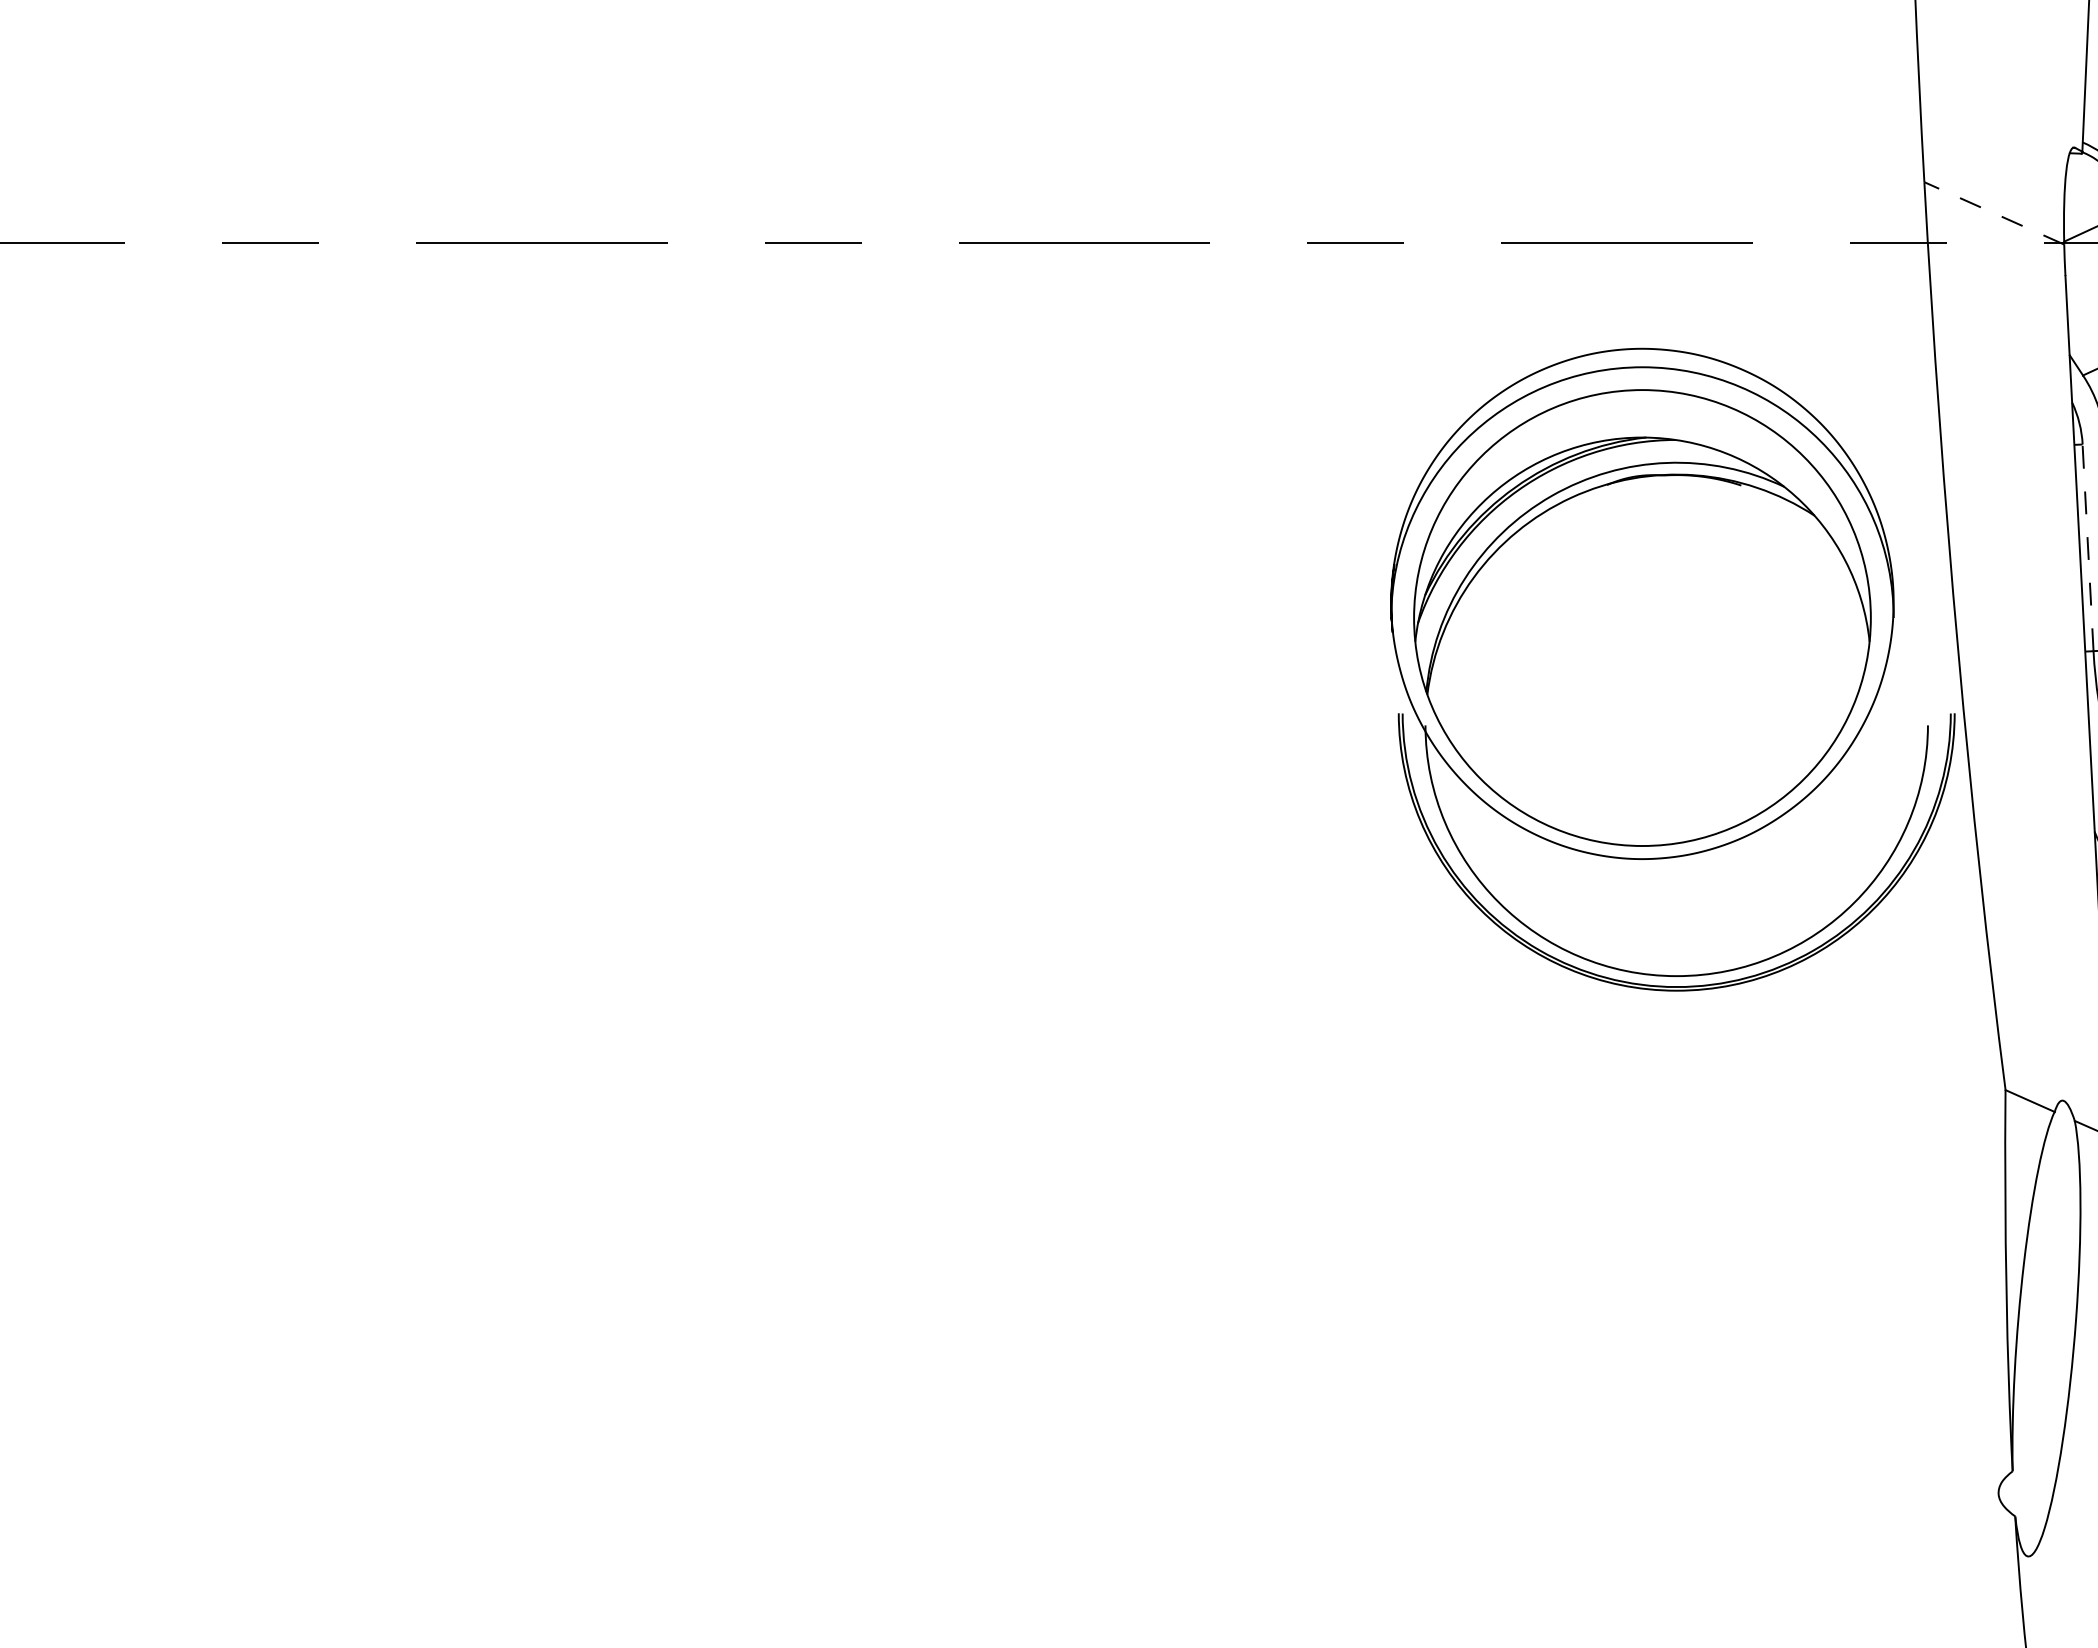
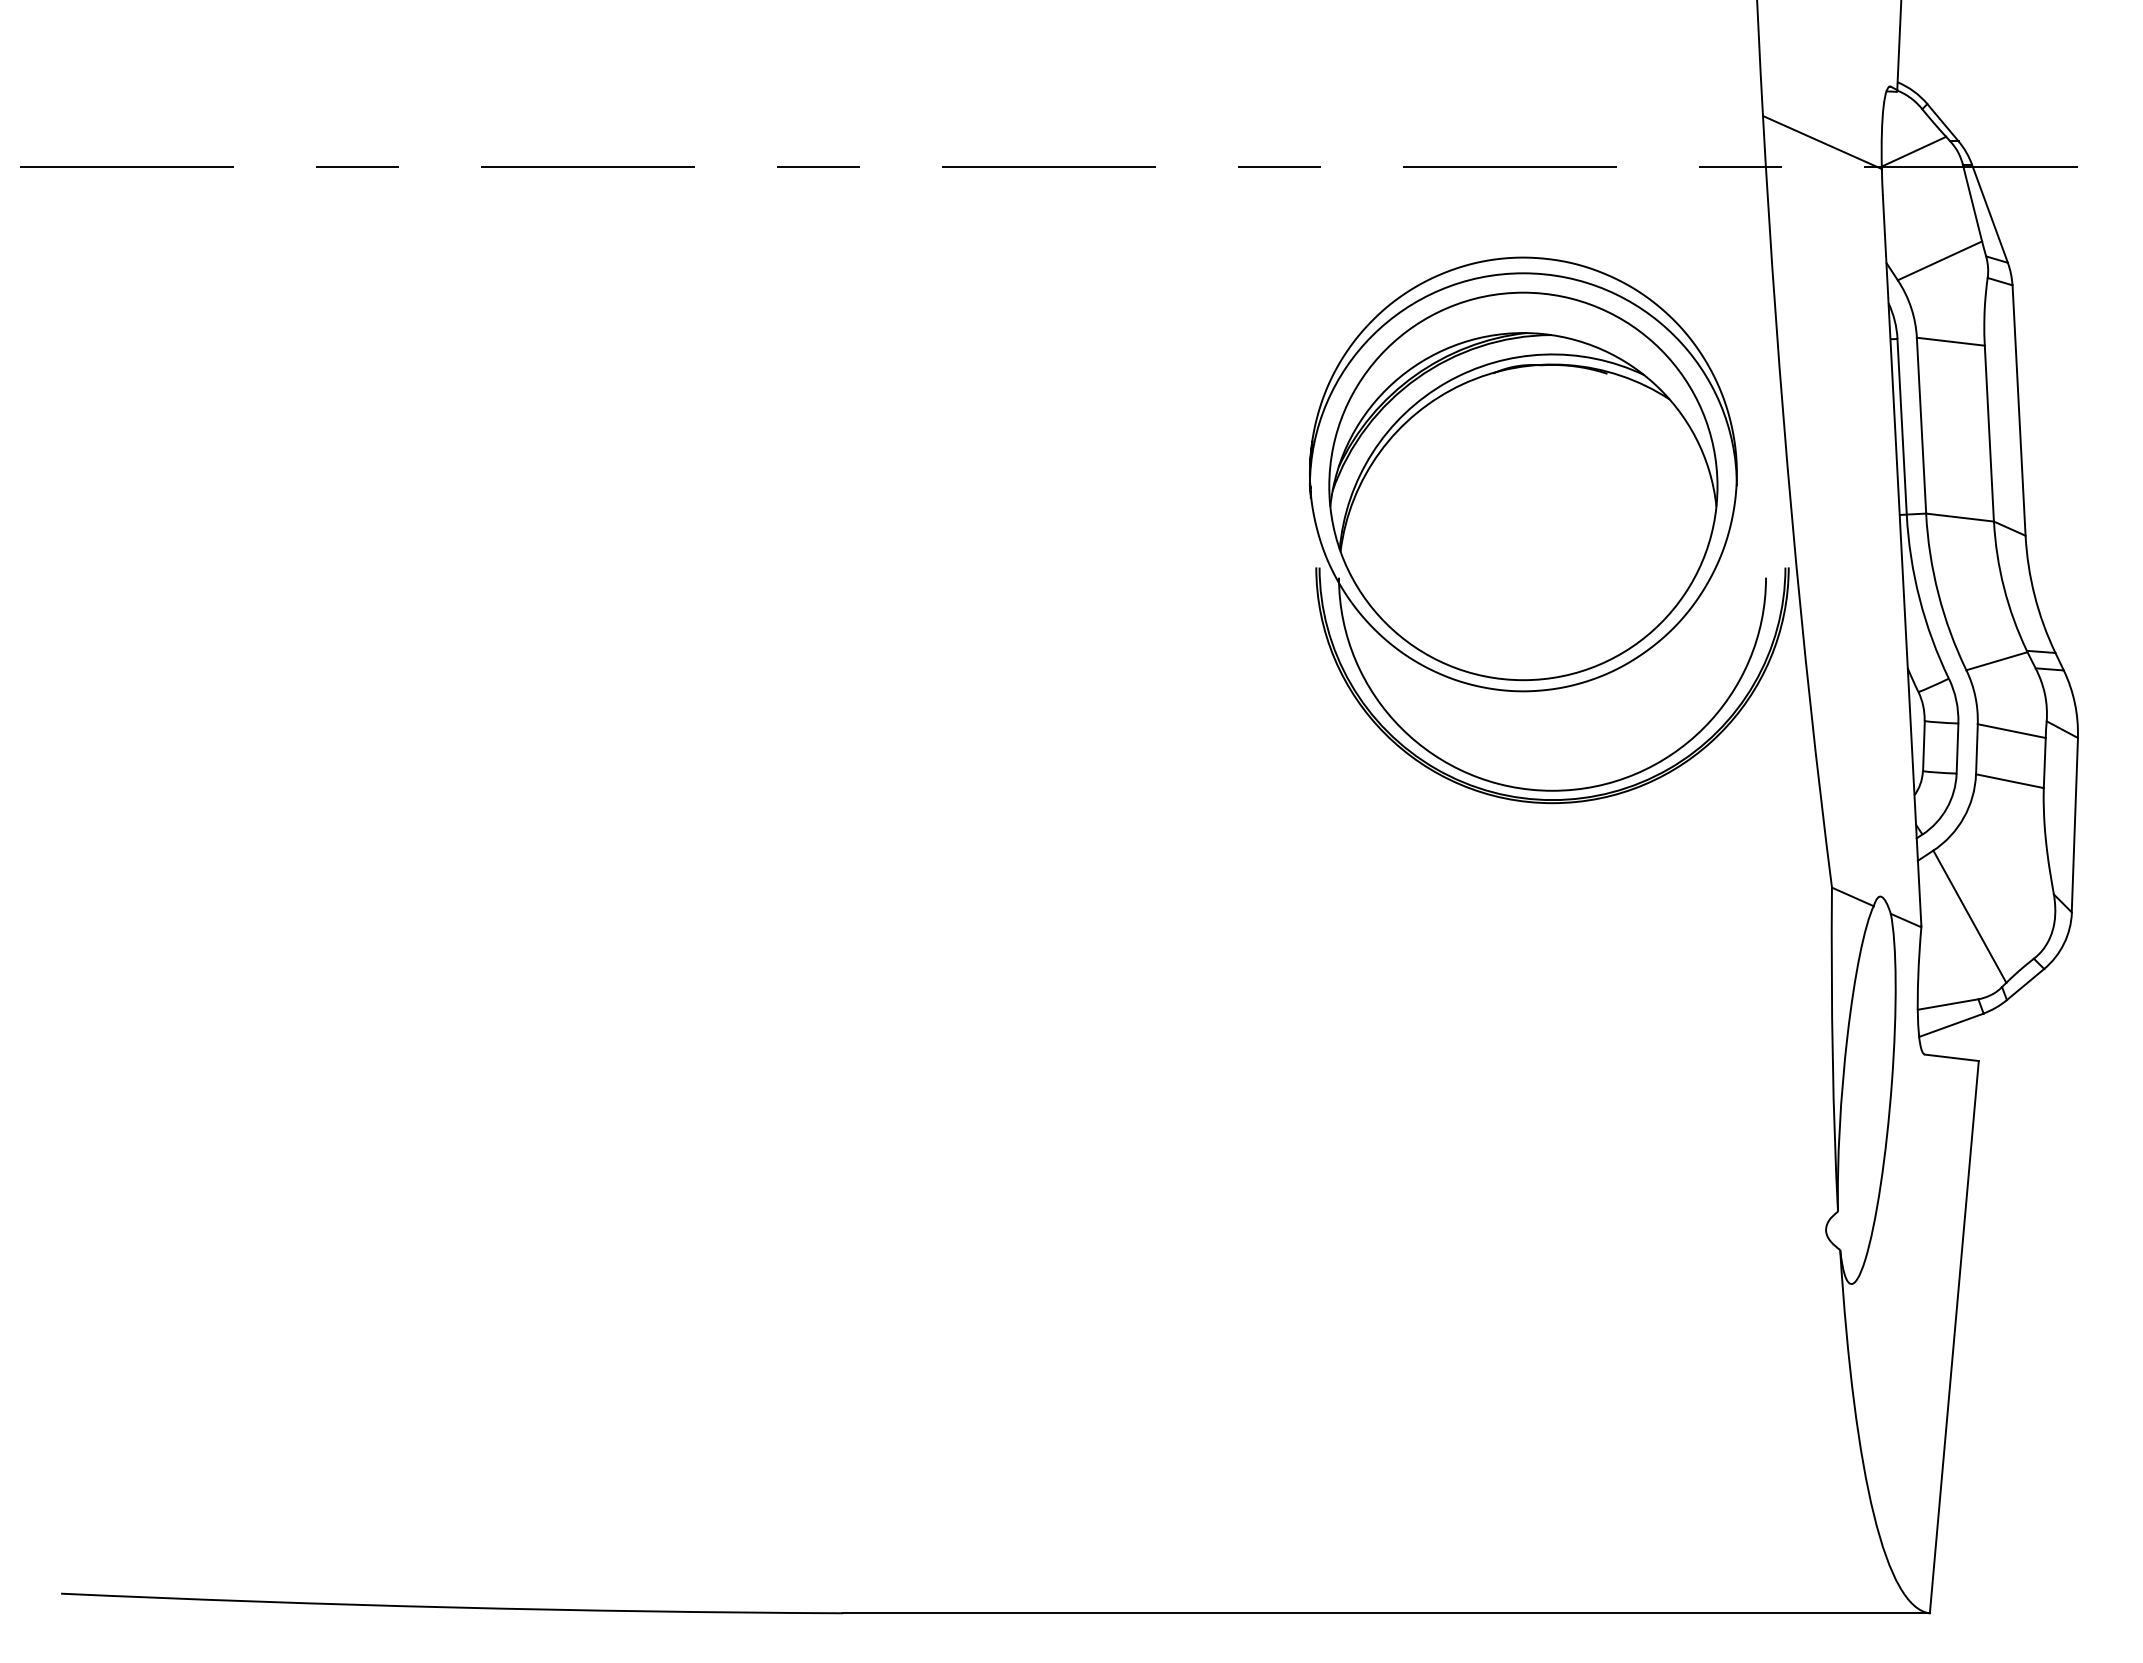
line: (1994, 213) -> (1822, 142), dashed -> solid
line: (2088, 547) -> (1902, 426), dashed -> solid

